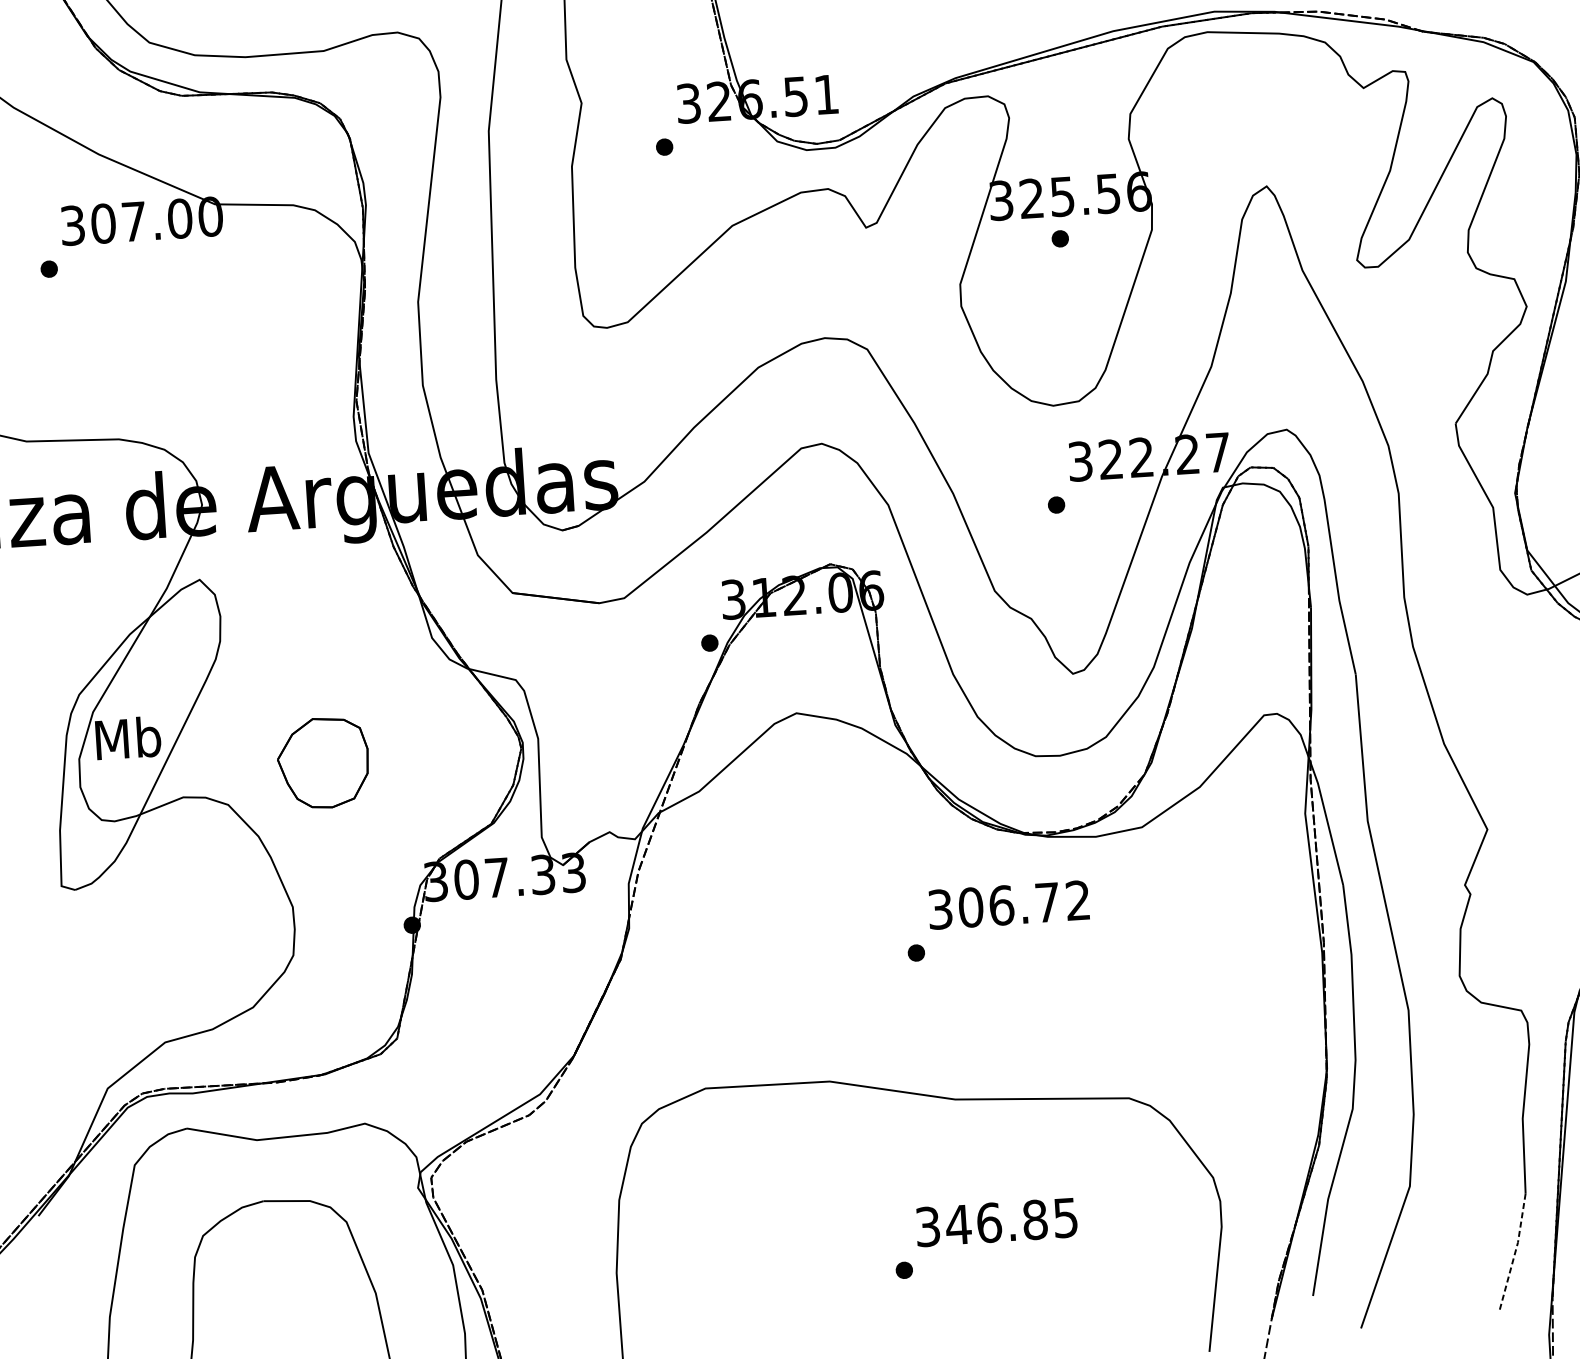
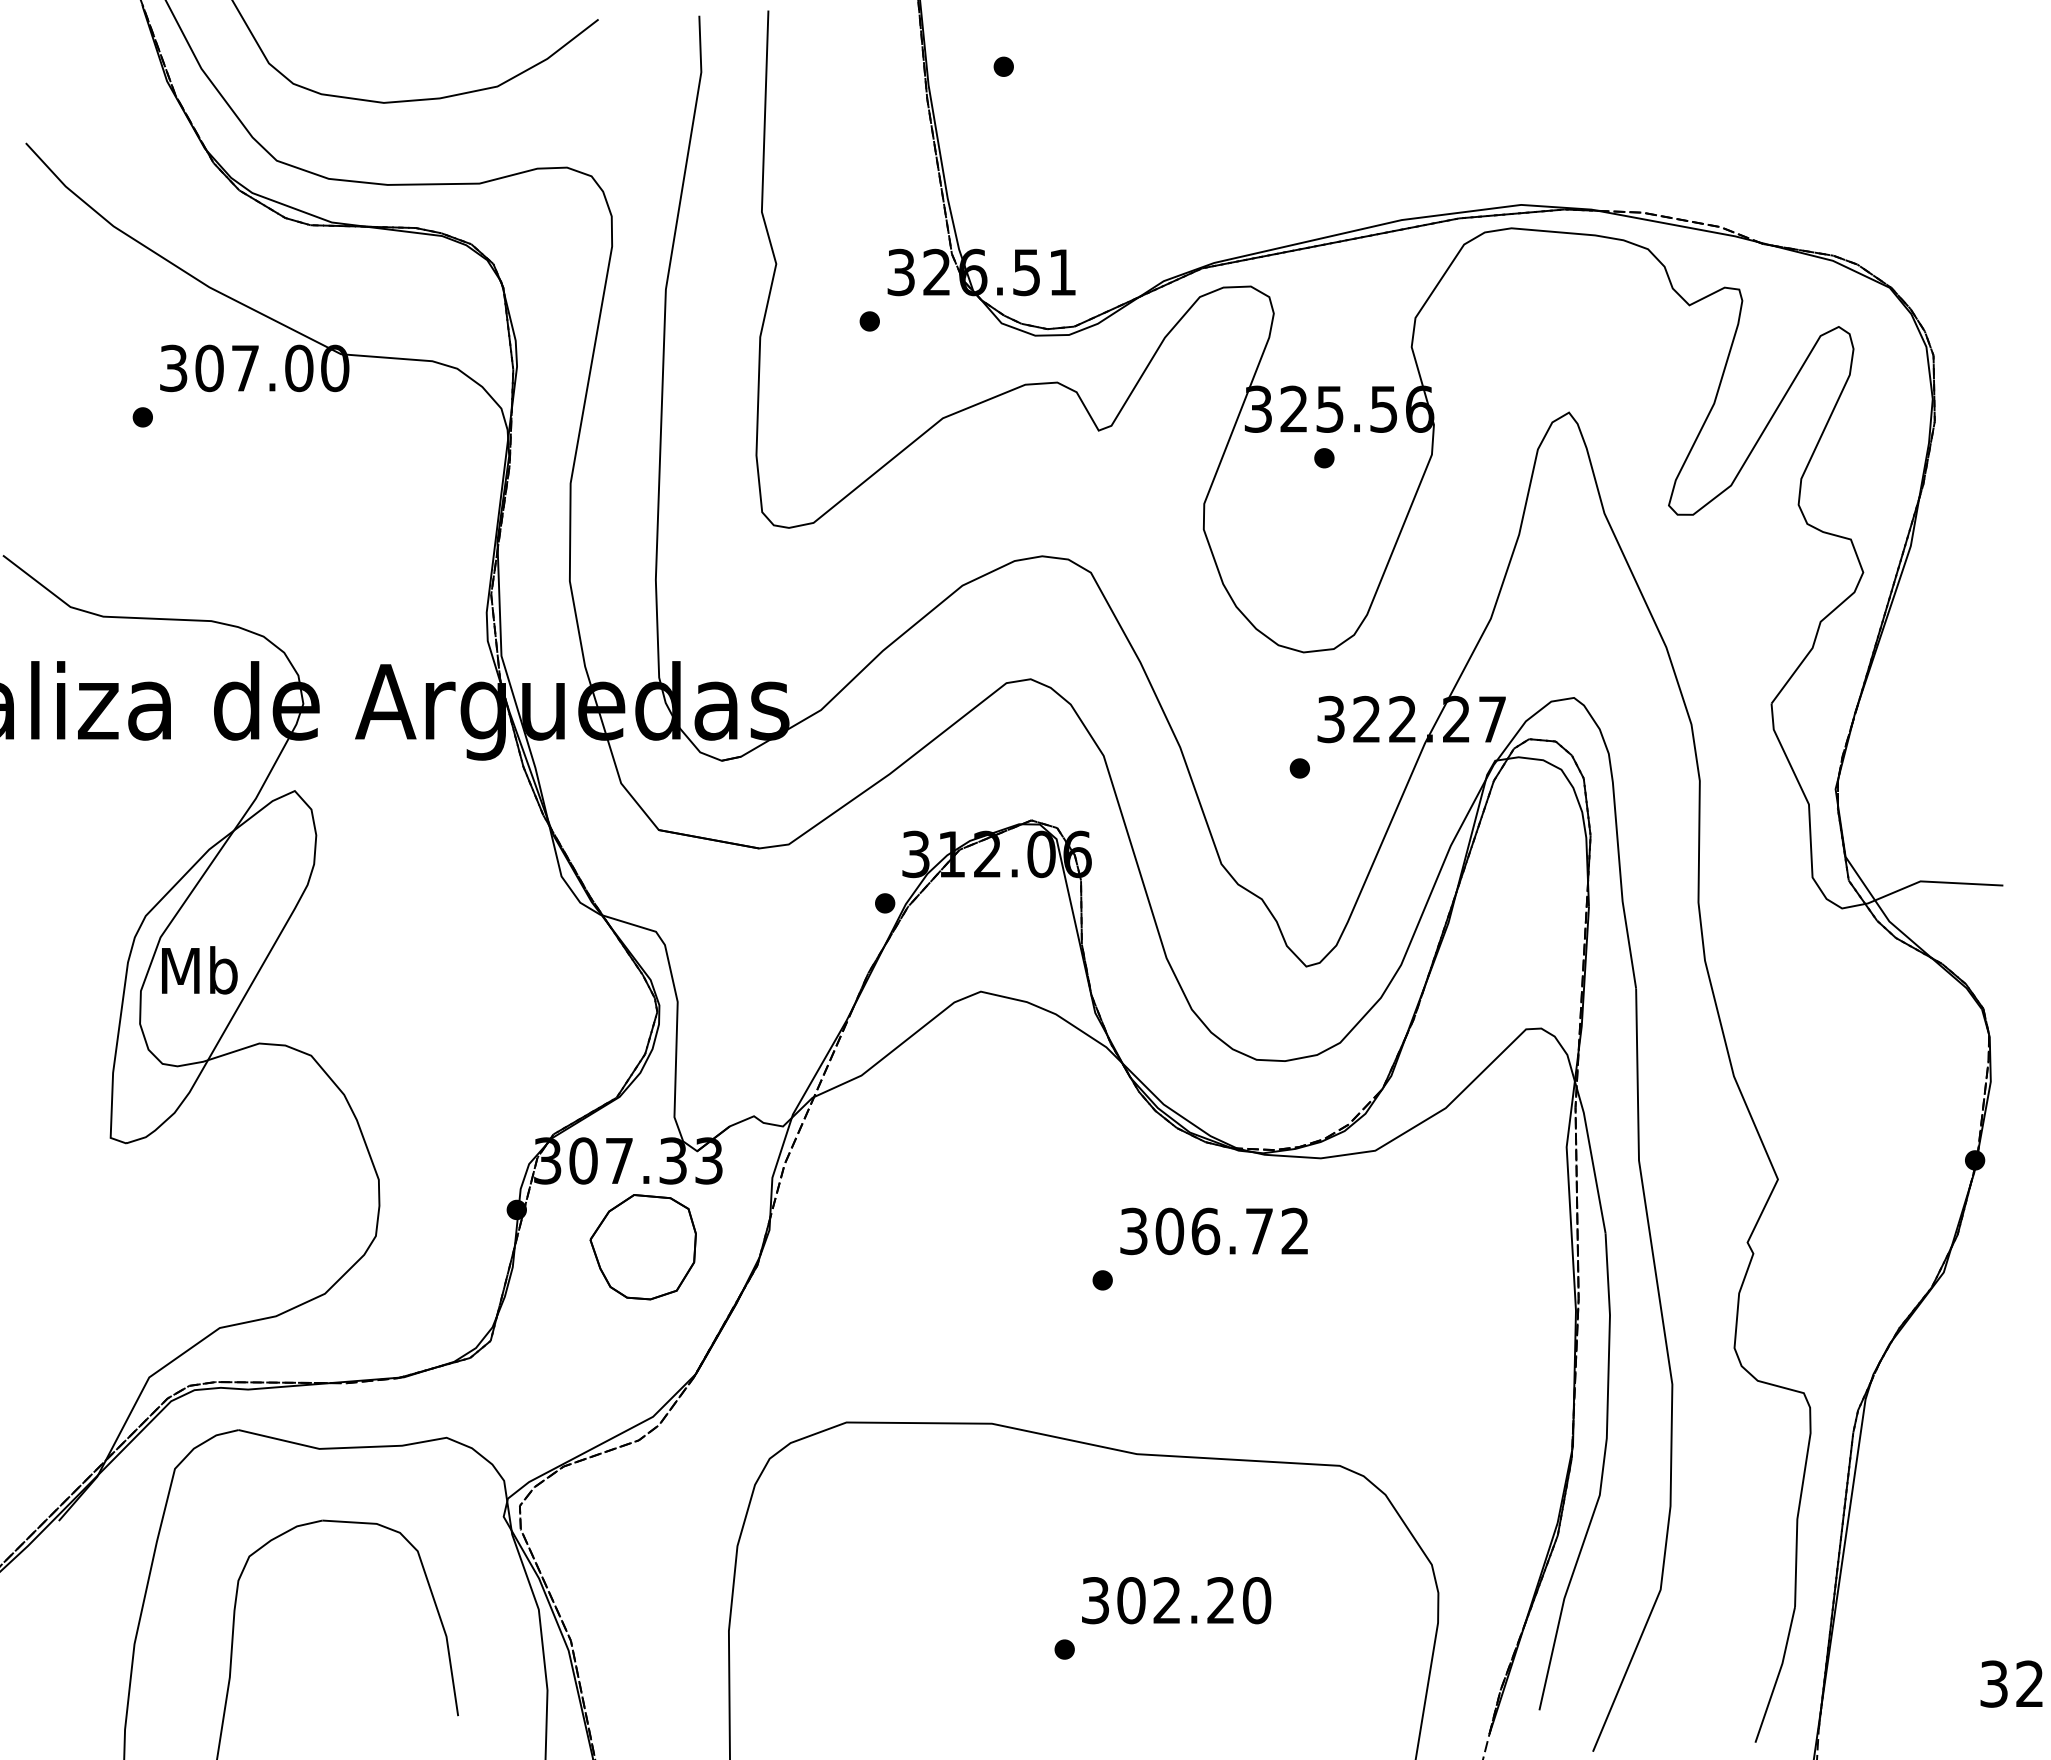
part: (322, 763) -> (642, 1247), moved
text: (1011, 1221) -> (1193, 1600), 346.85 -> 302.20
line: (1515, 1253) -> (1778, 1675), dashed -> solid

